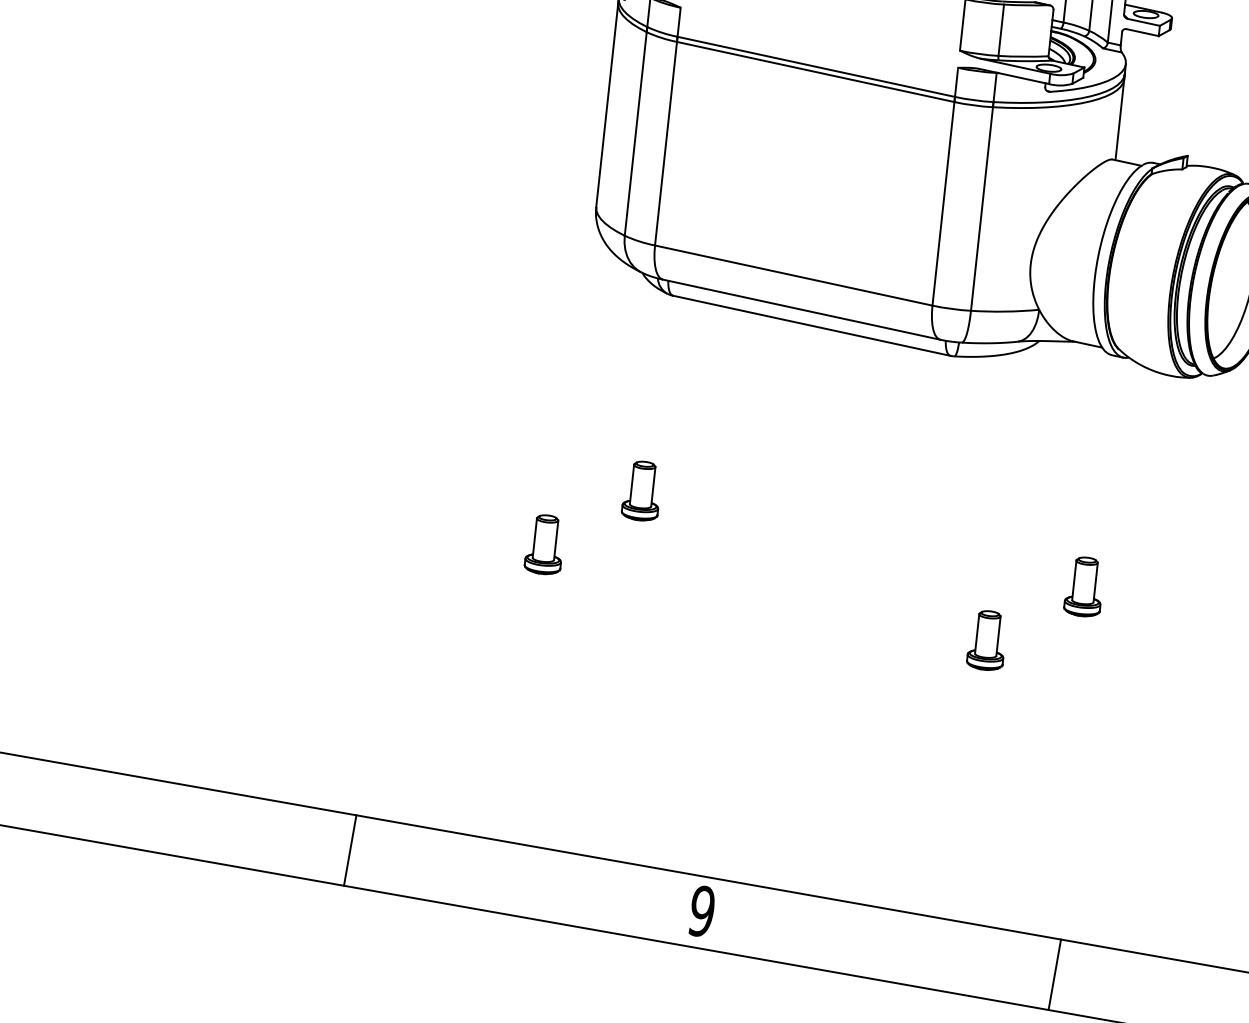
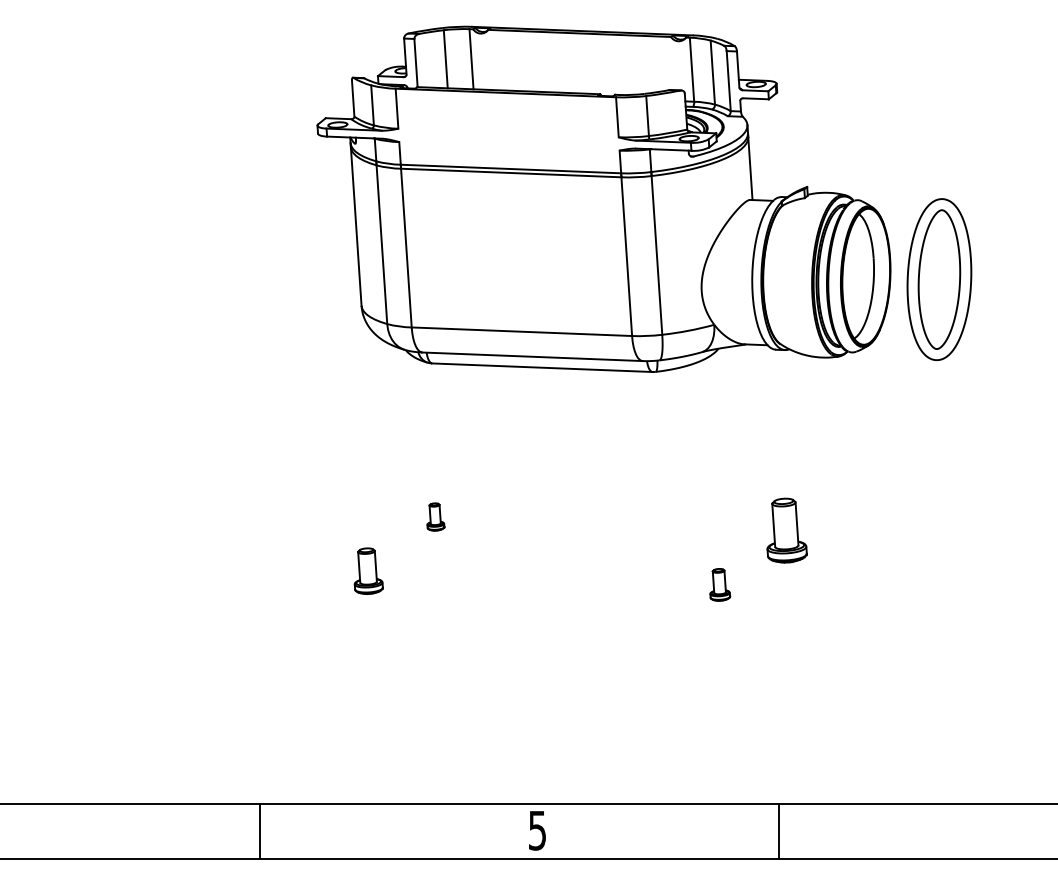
part: (642, 490) -> (435, 516), size x0.6
part: (1086, 586) -> (787, 530), size x1.4
part: (989, 640) -> (720, 584), size x0.7
text: (702, 911) -> (537, 830), 9 -> 5
line: (1054, 974) -> (778, 831), moved

